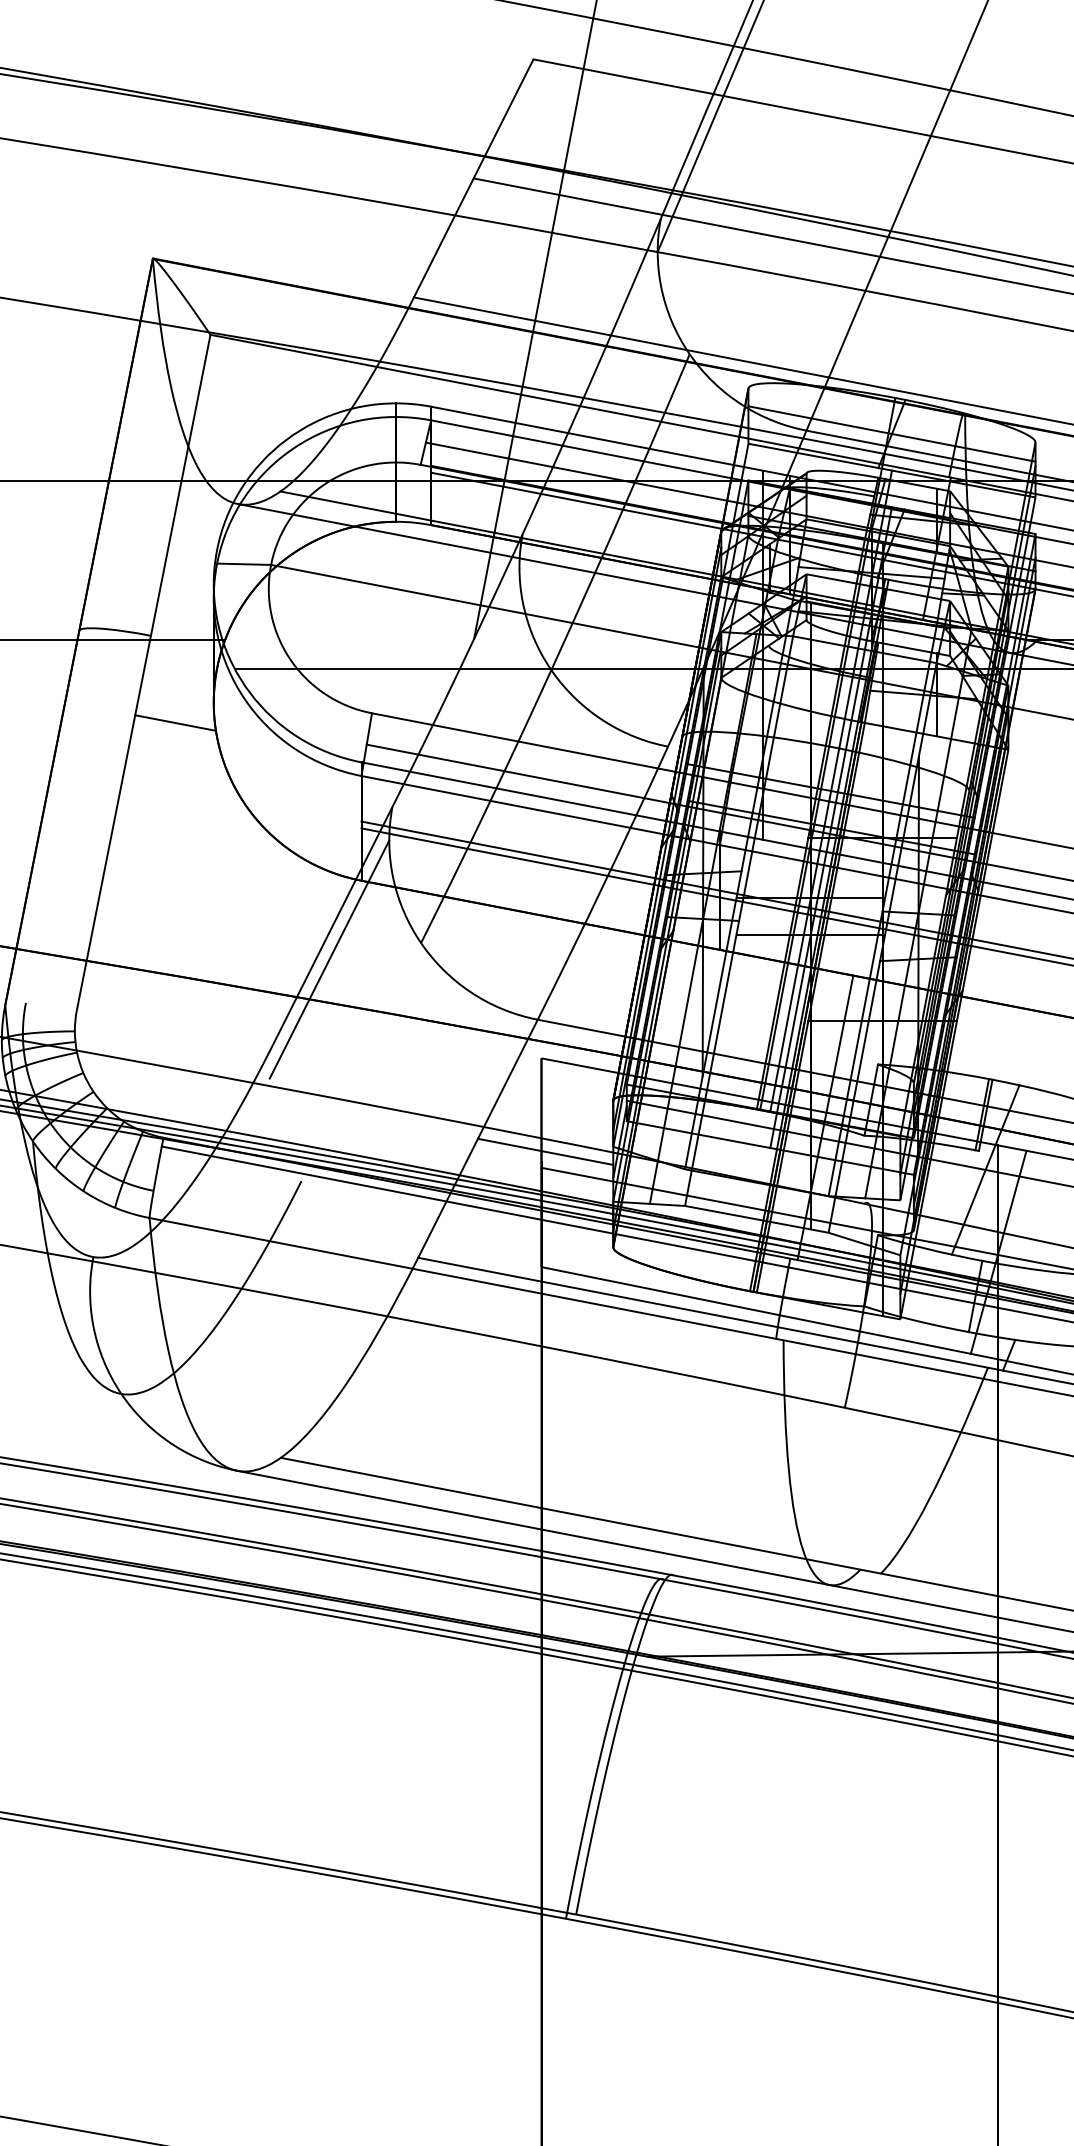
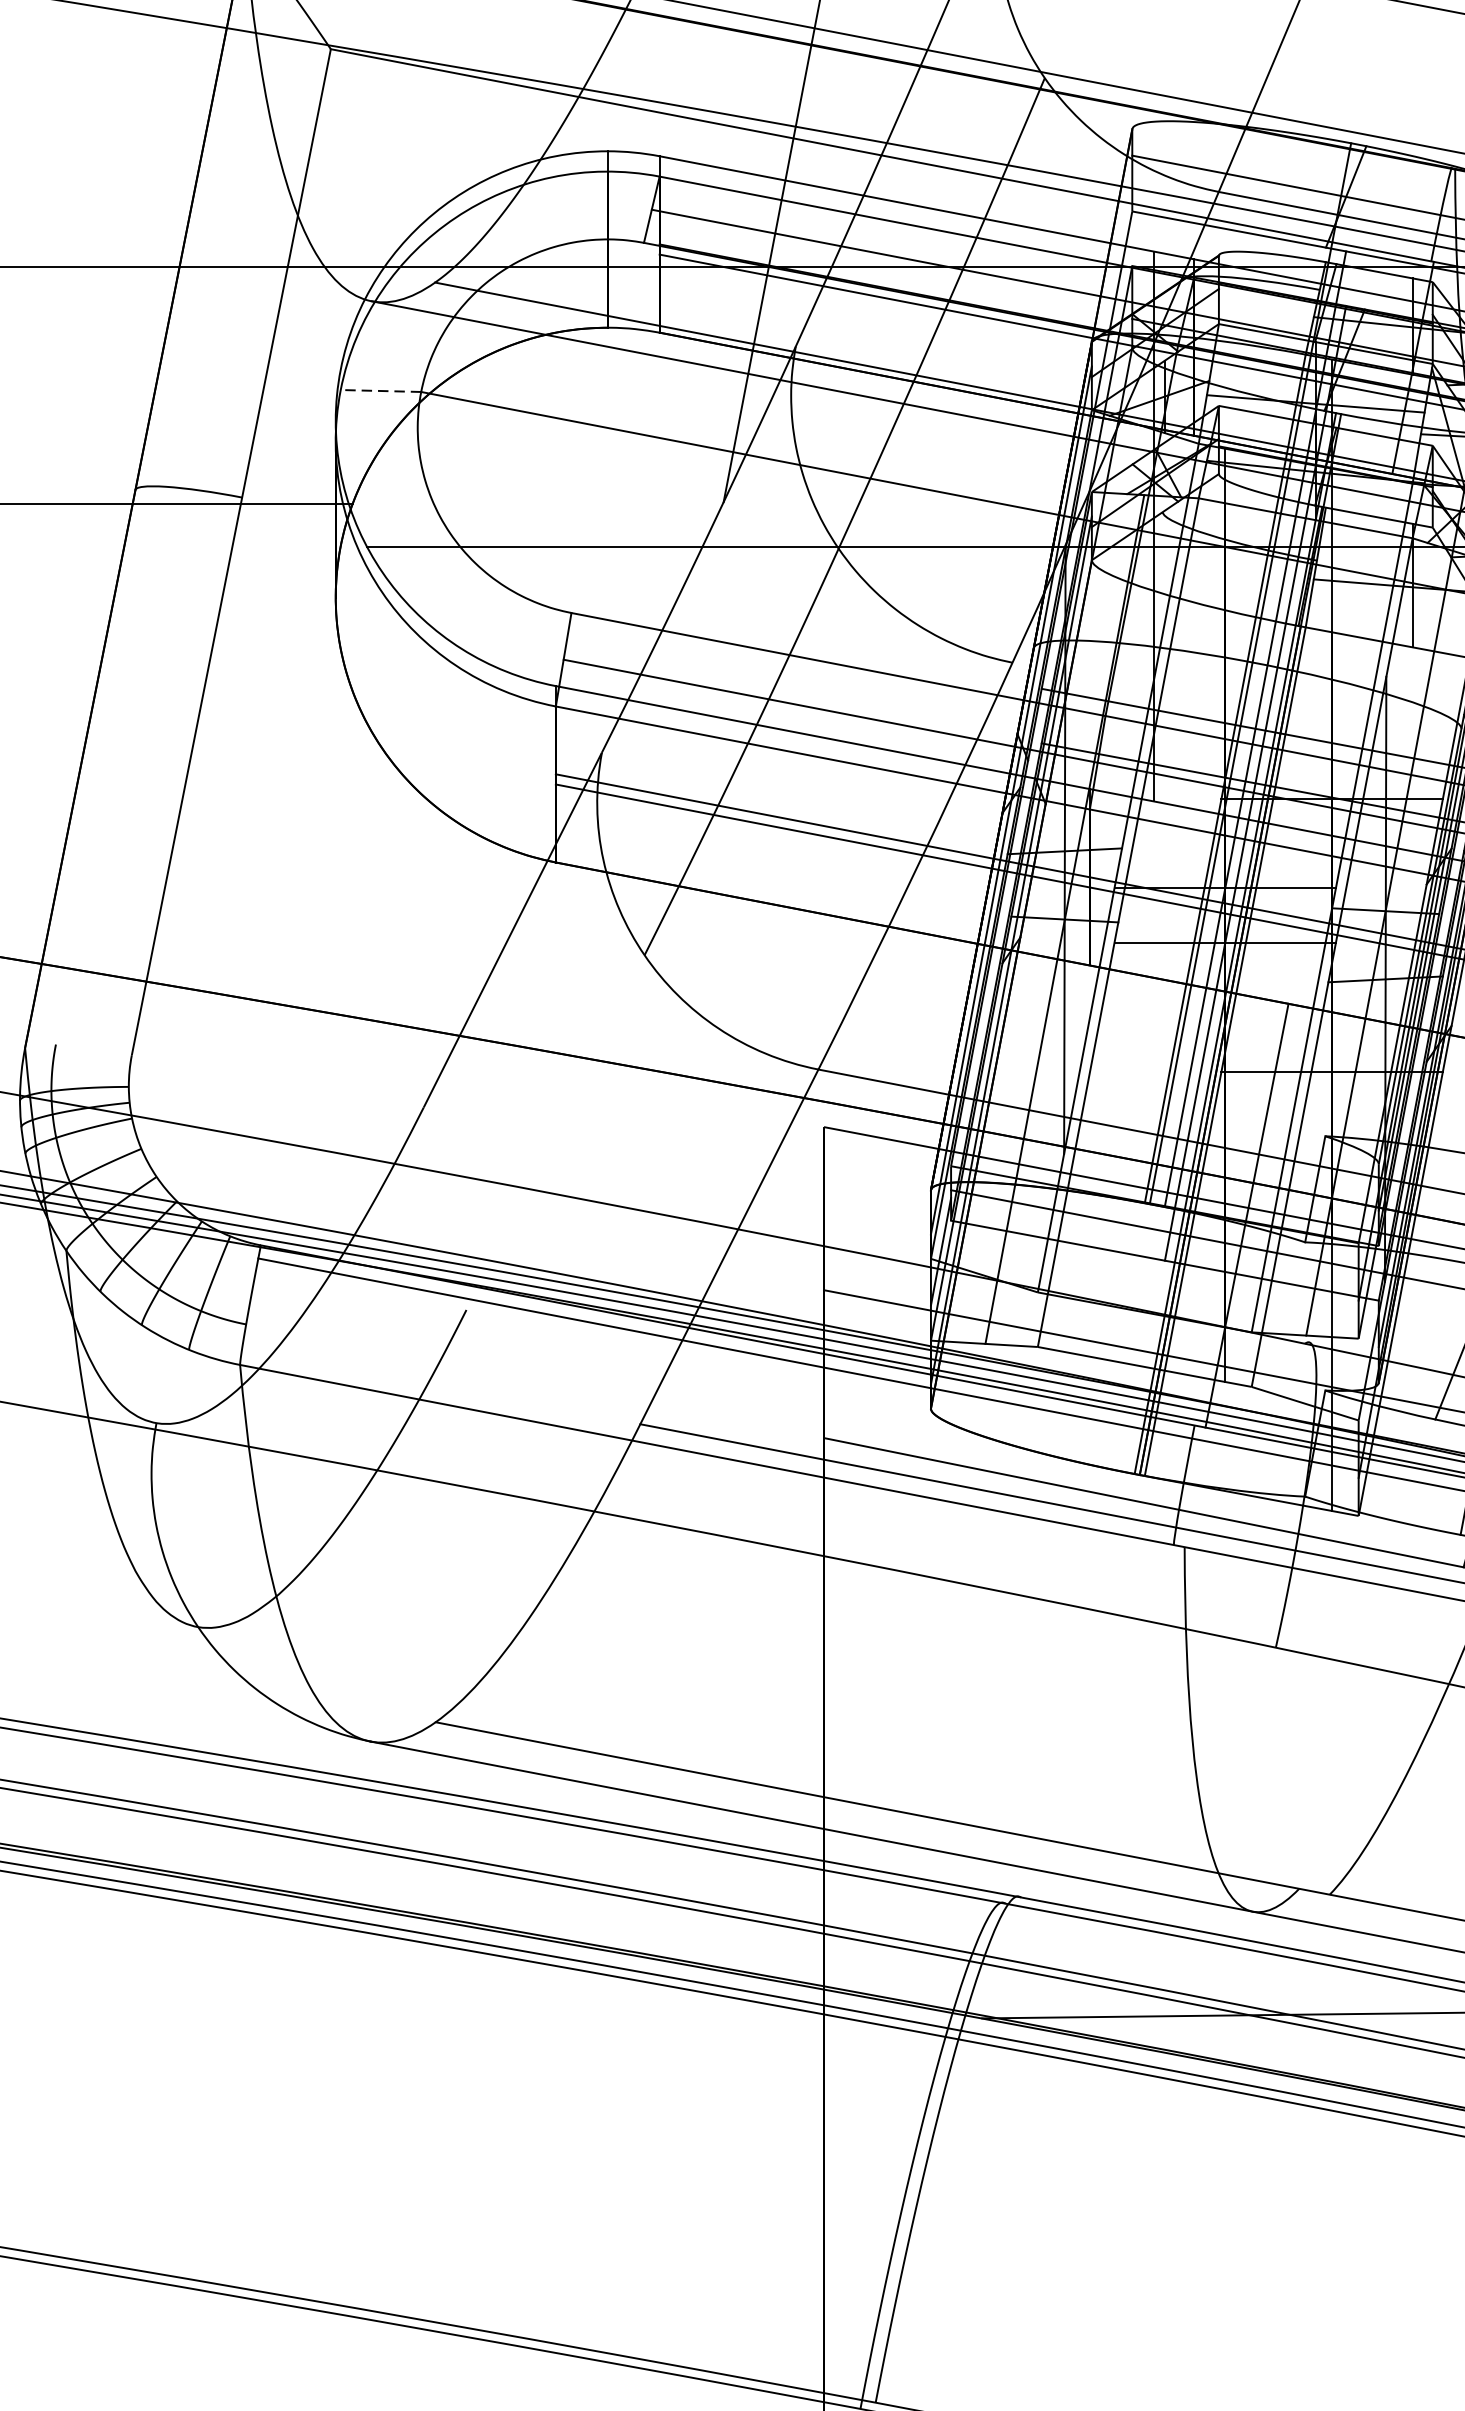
line: (243, 564) -> (380, 391), solid -> dashed
line: (175, 722) -> (278, 626), removed
line: (329, 959) -> (508, 979), removed
line: (545, 1151) -> (829, 1265), removed

